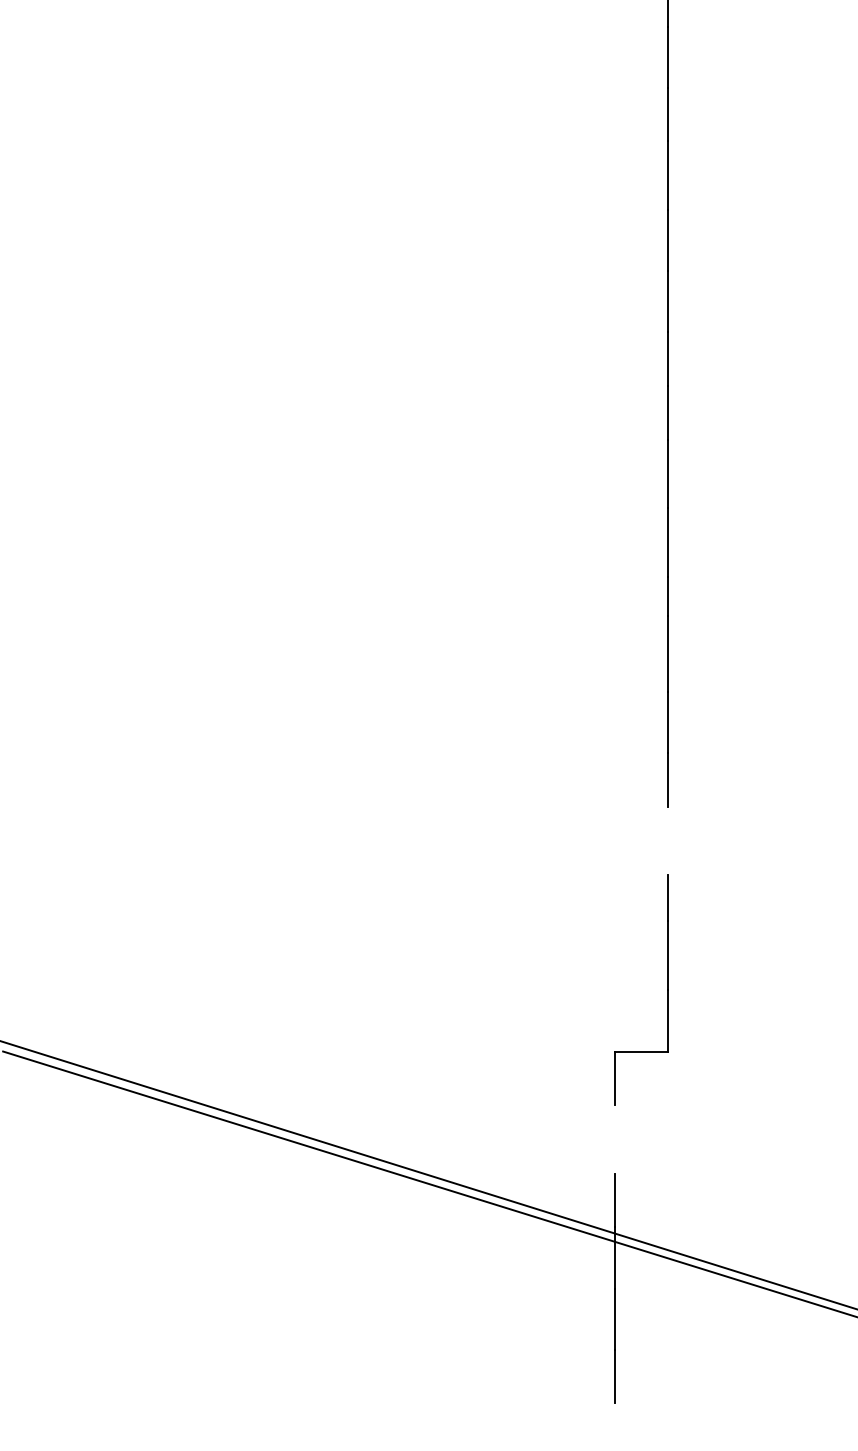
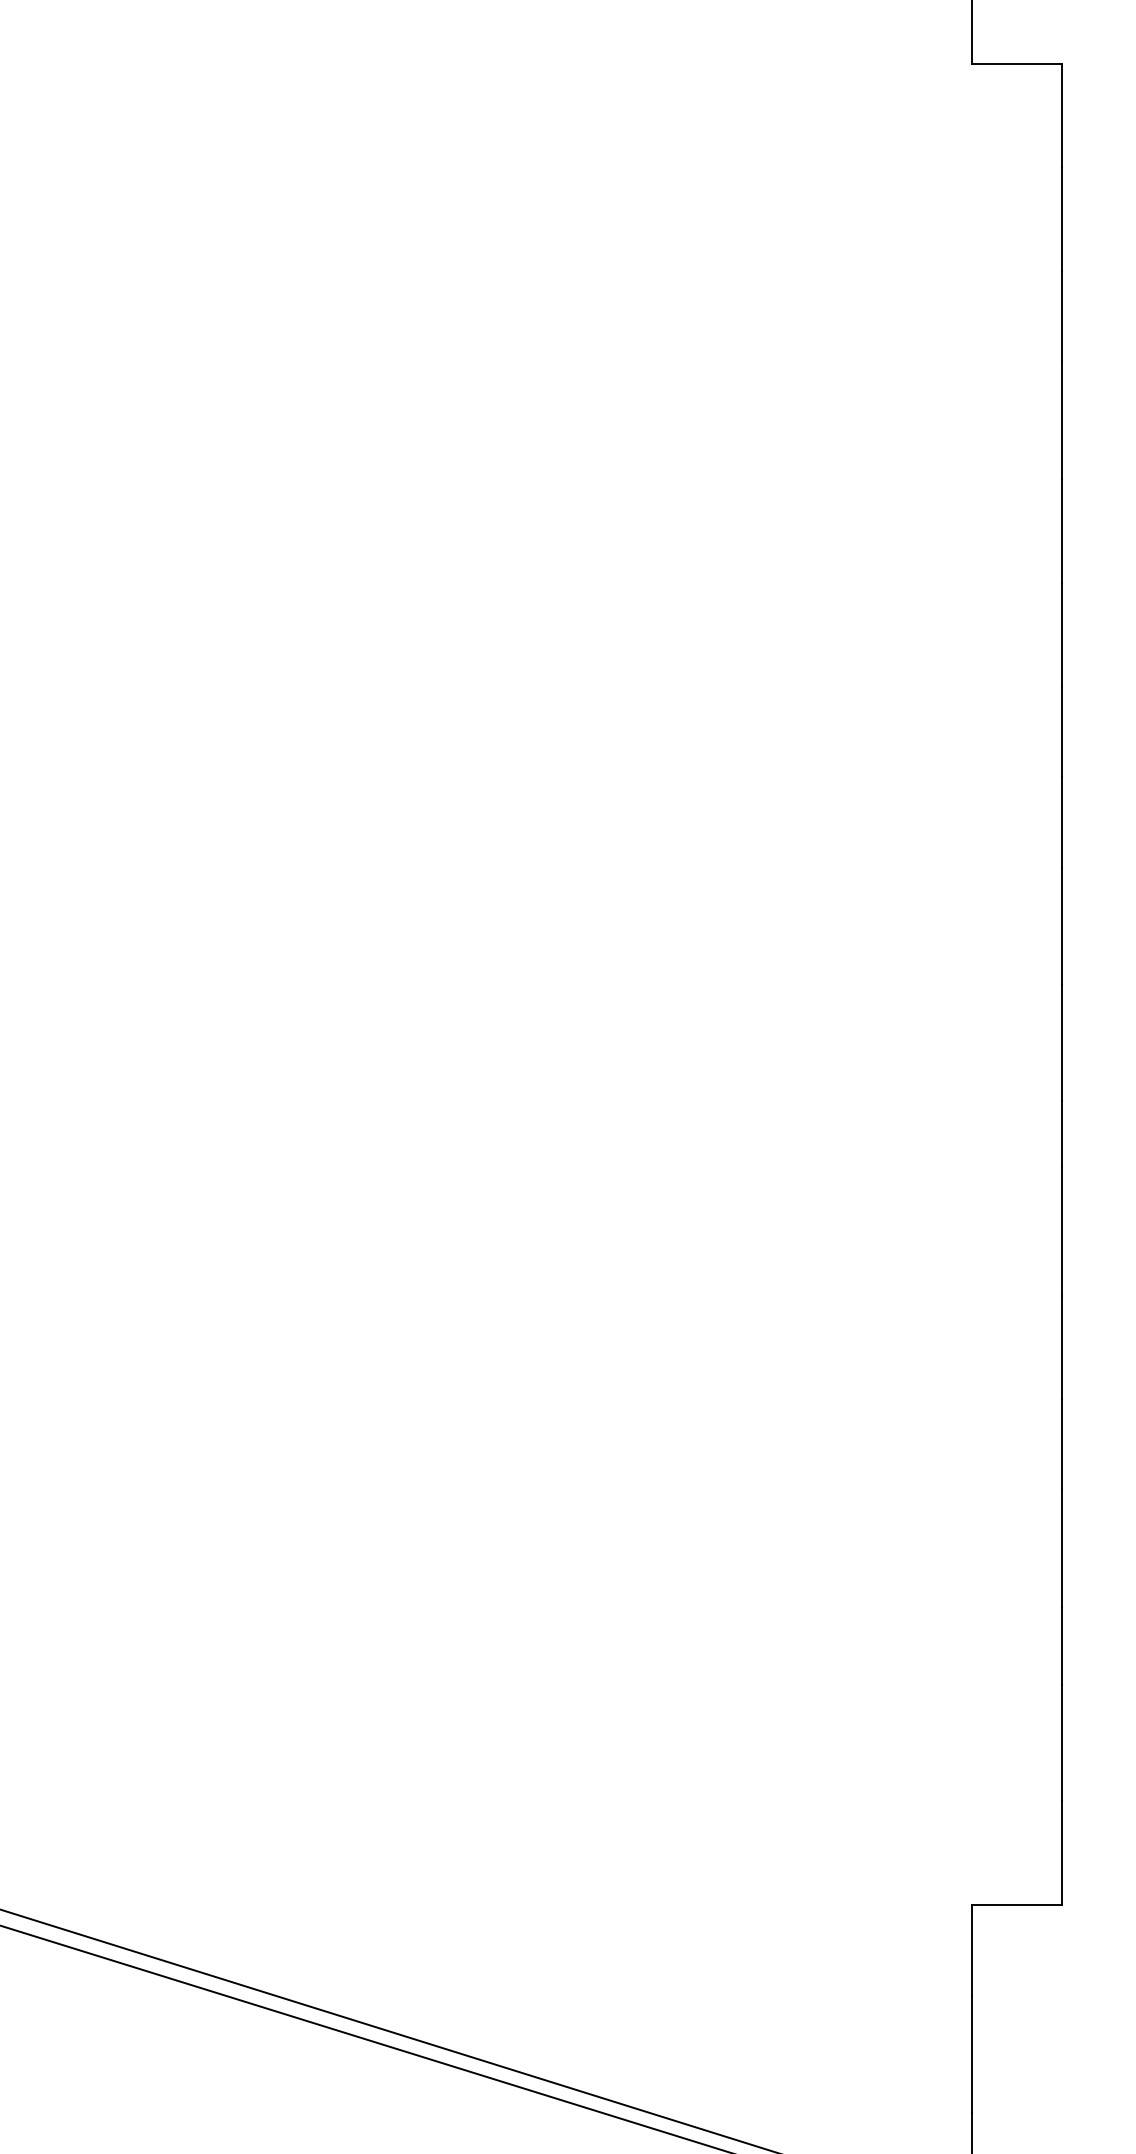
line: (668, 840) -> (1062, 1547), added
line: (614, 1139) -> (970, 2054), added

